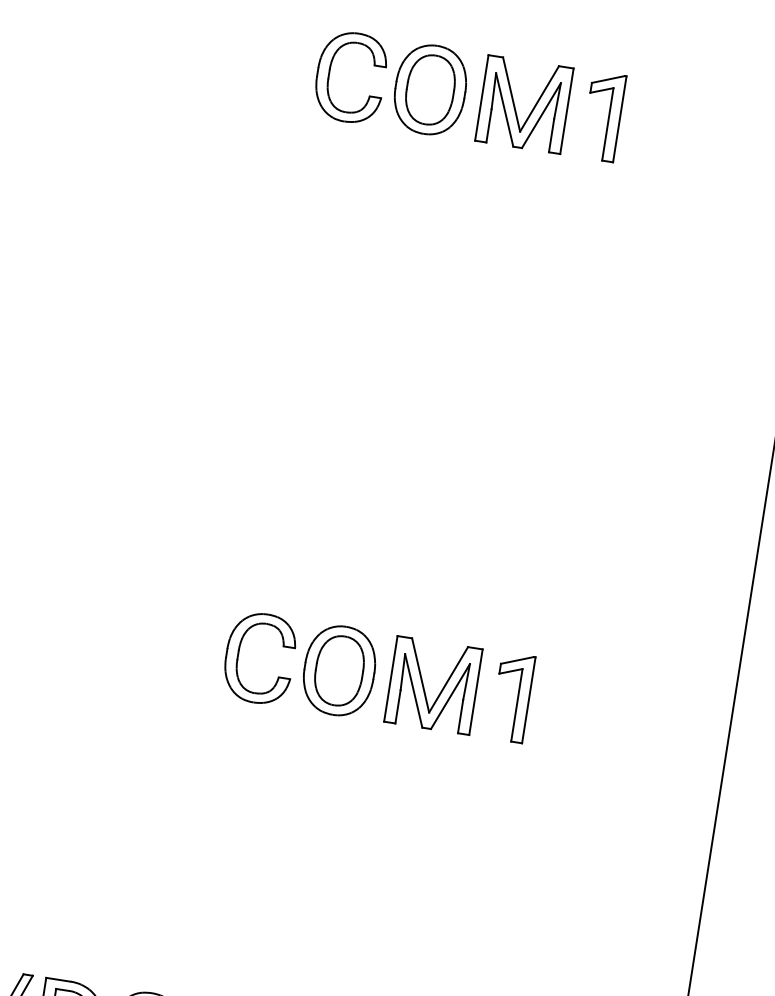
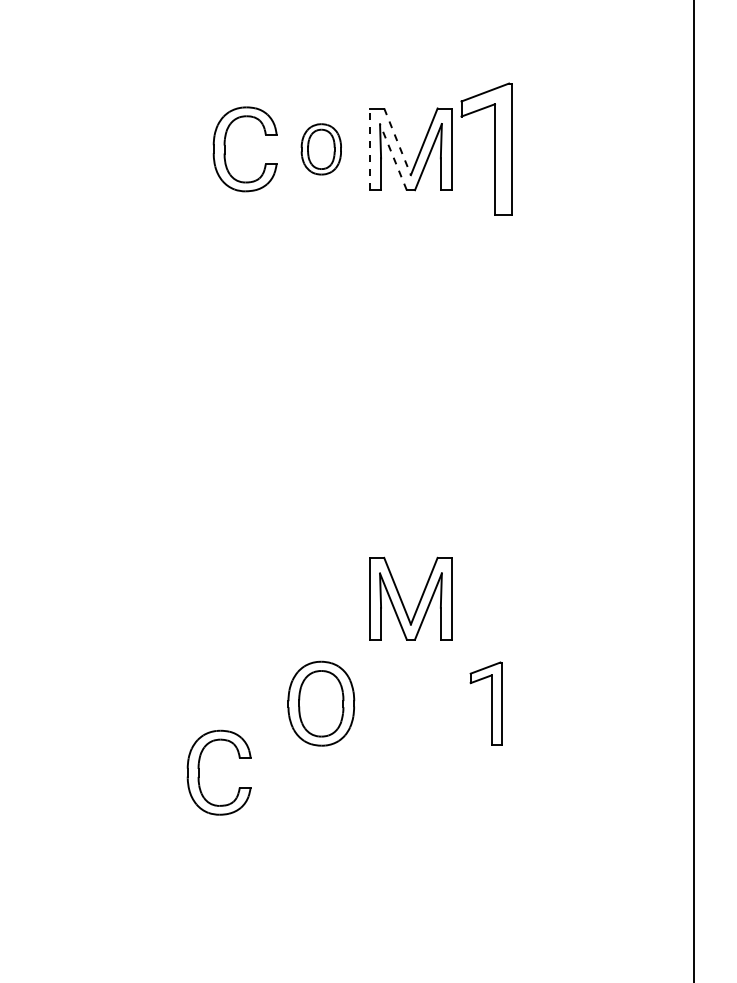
part: (430, 90) -> (321, 149), size x0.6
line: (511, 94) -> (397, 141), solid -> dashed
line: (481, 98) -> (370, 149), solid -> dashed
line: (504, 110) -> (393, 157), solid -> dashed
part: (602, 115) -> (485, 148), size x1.6
part: (239, 654) -> (199, 772), moved
part: (424, 688) -> (403, 602), moved

